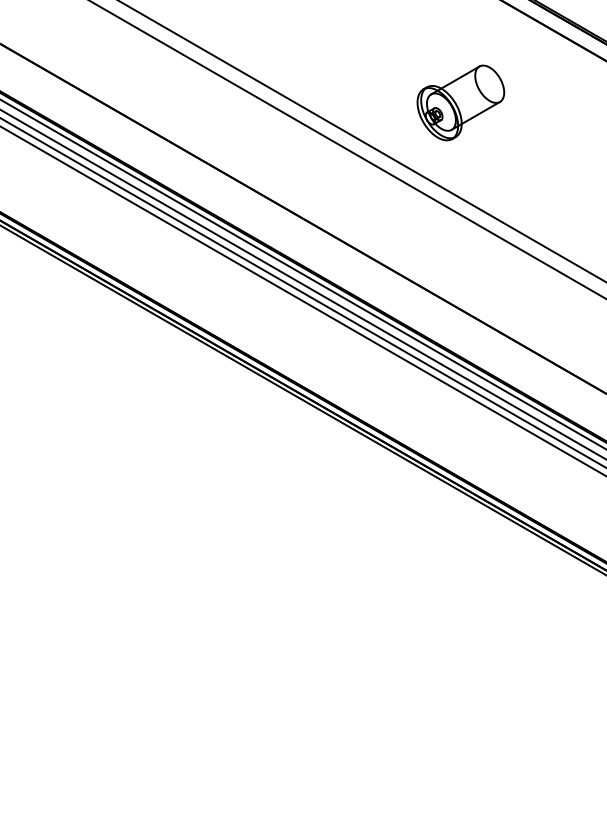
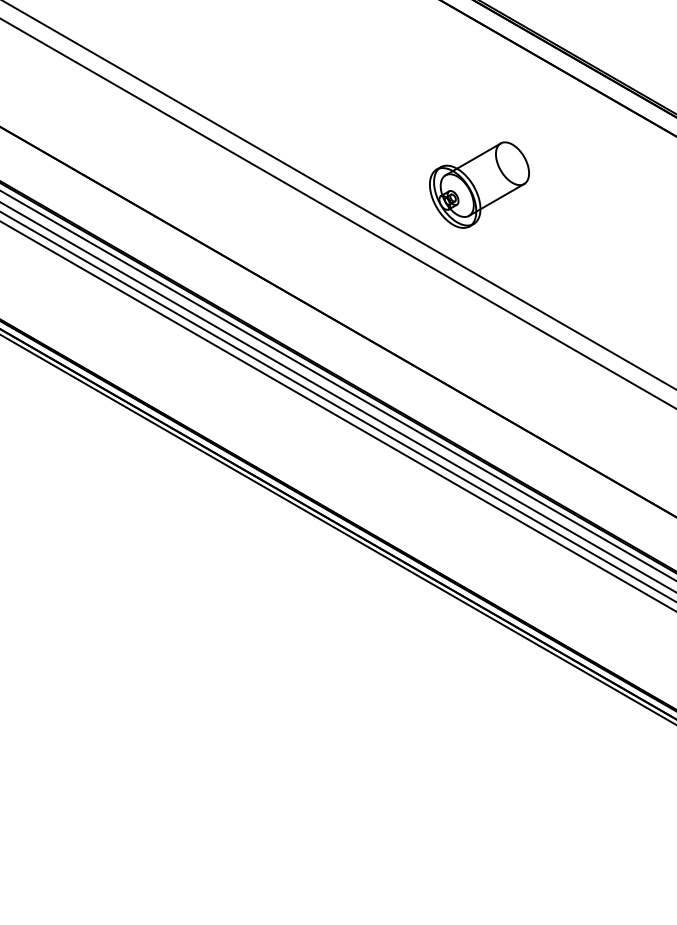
part: (460, 102) -> (479, 184), moved

